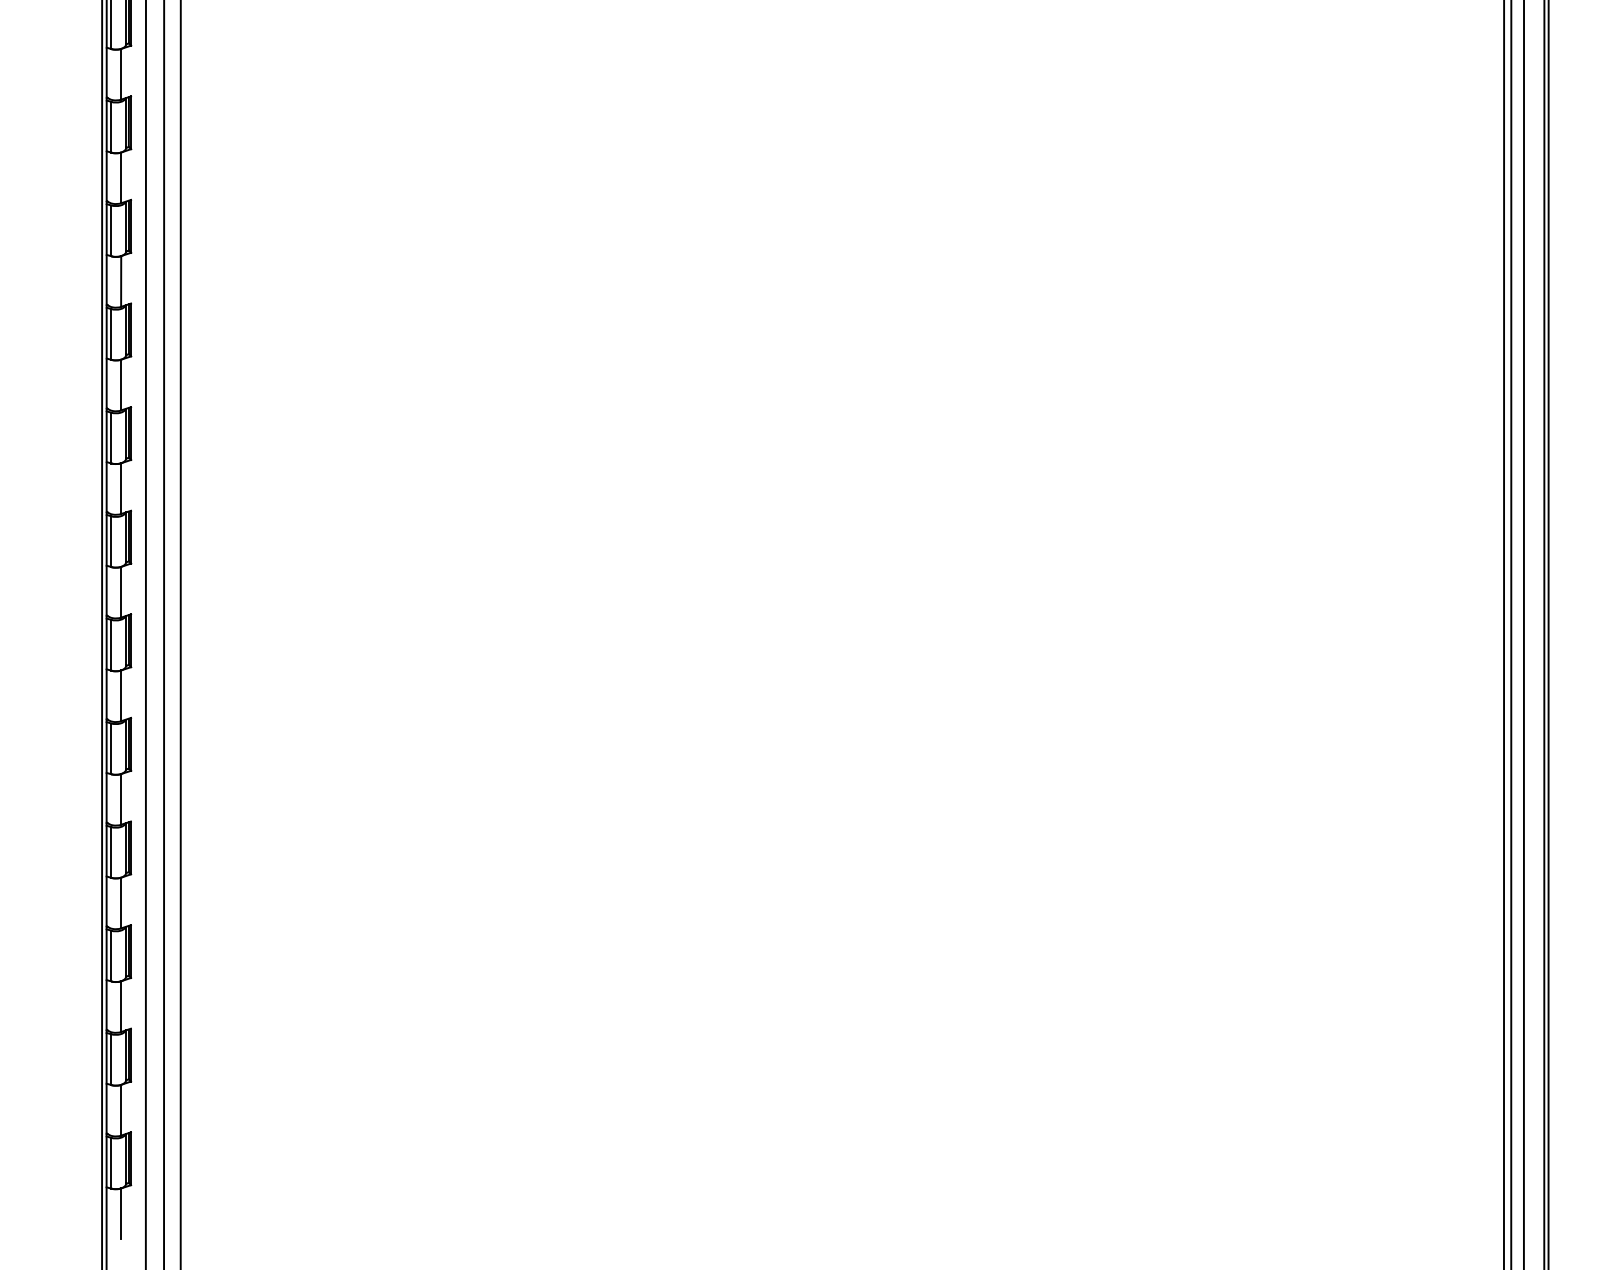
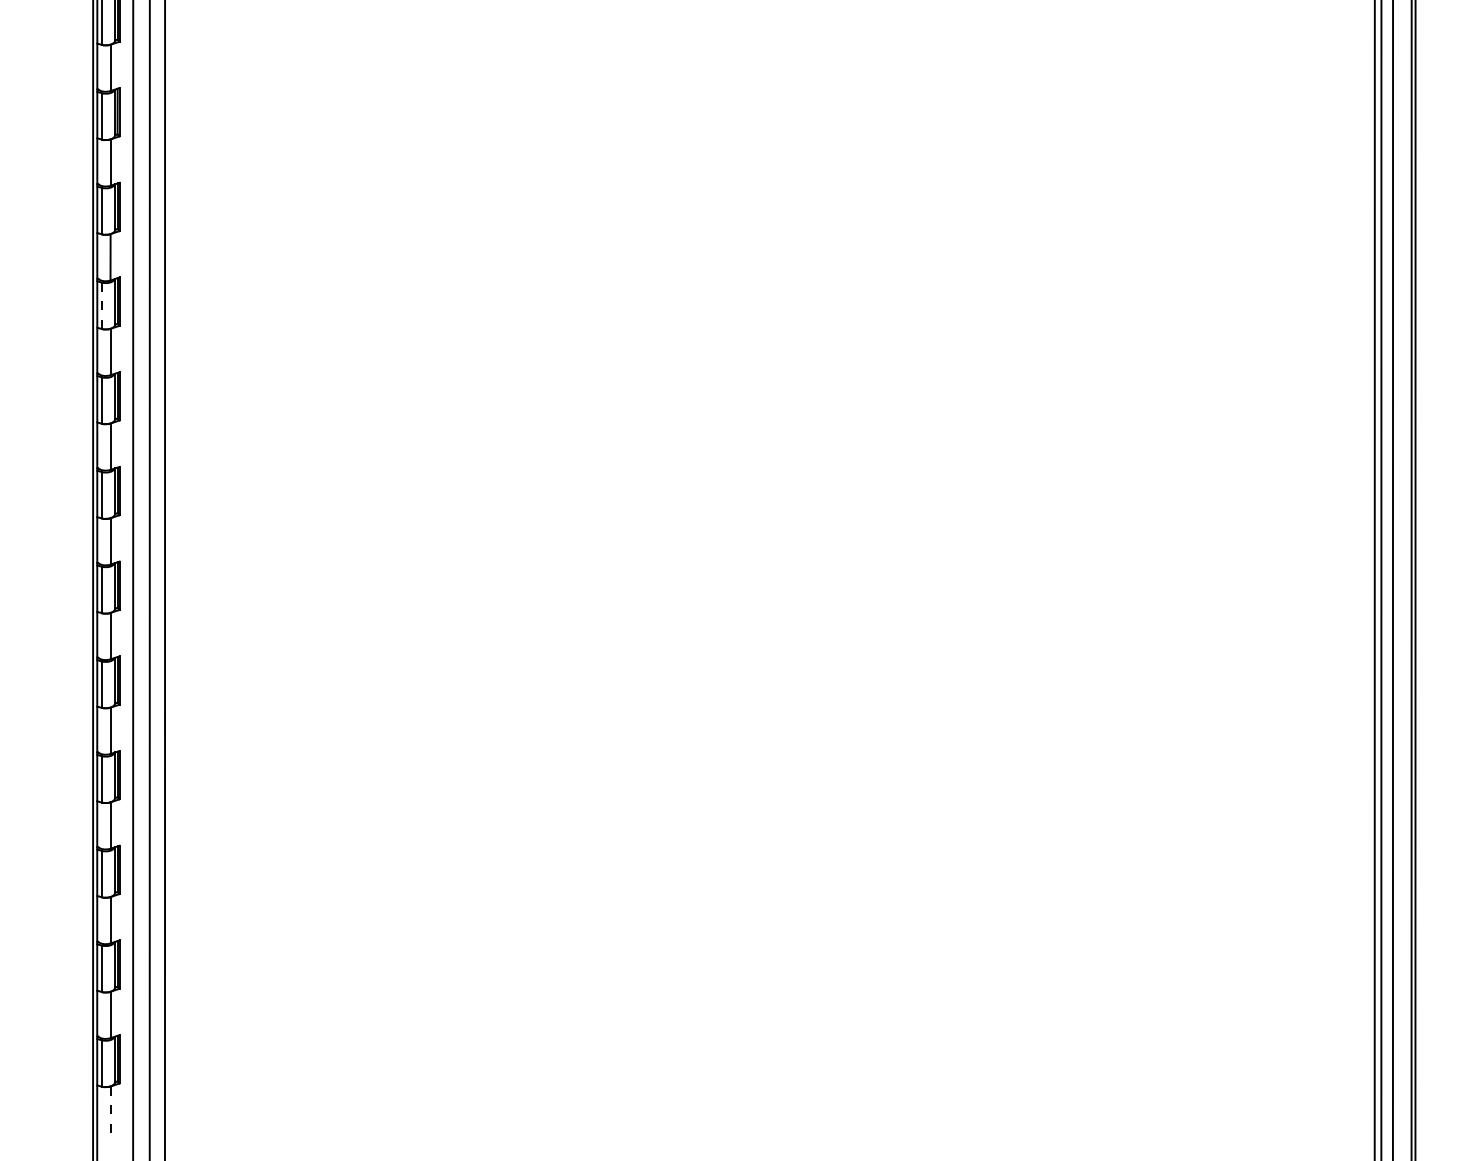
line: (111, 335) -> (101, 306), solid -> dashed
line: (121, 1214) -> (110, 1110), solid -> dashed

